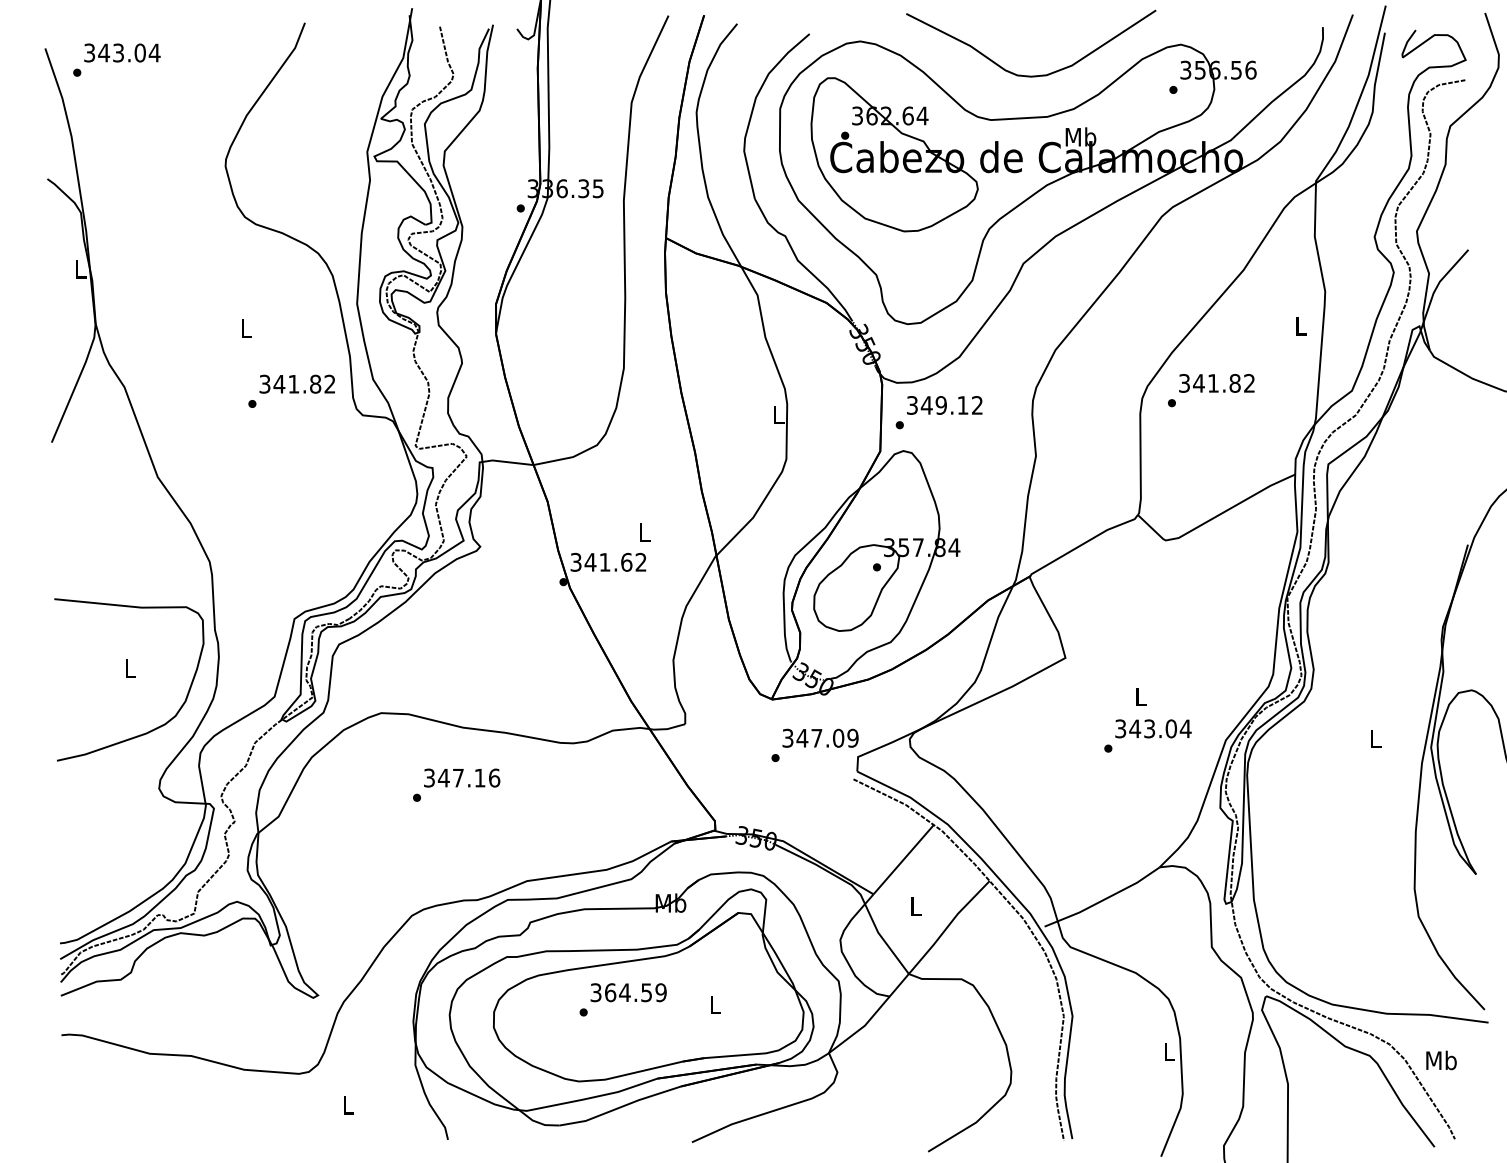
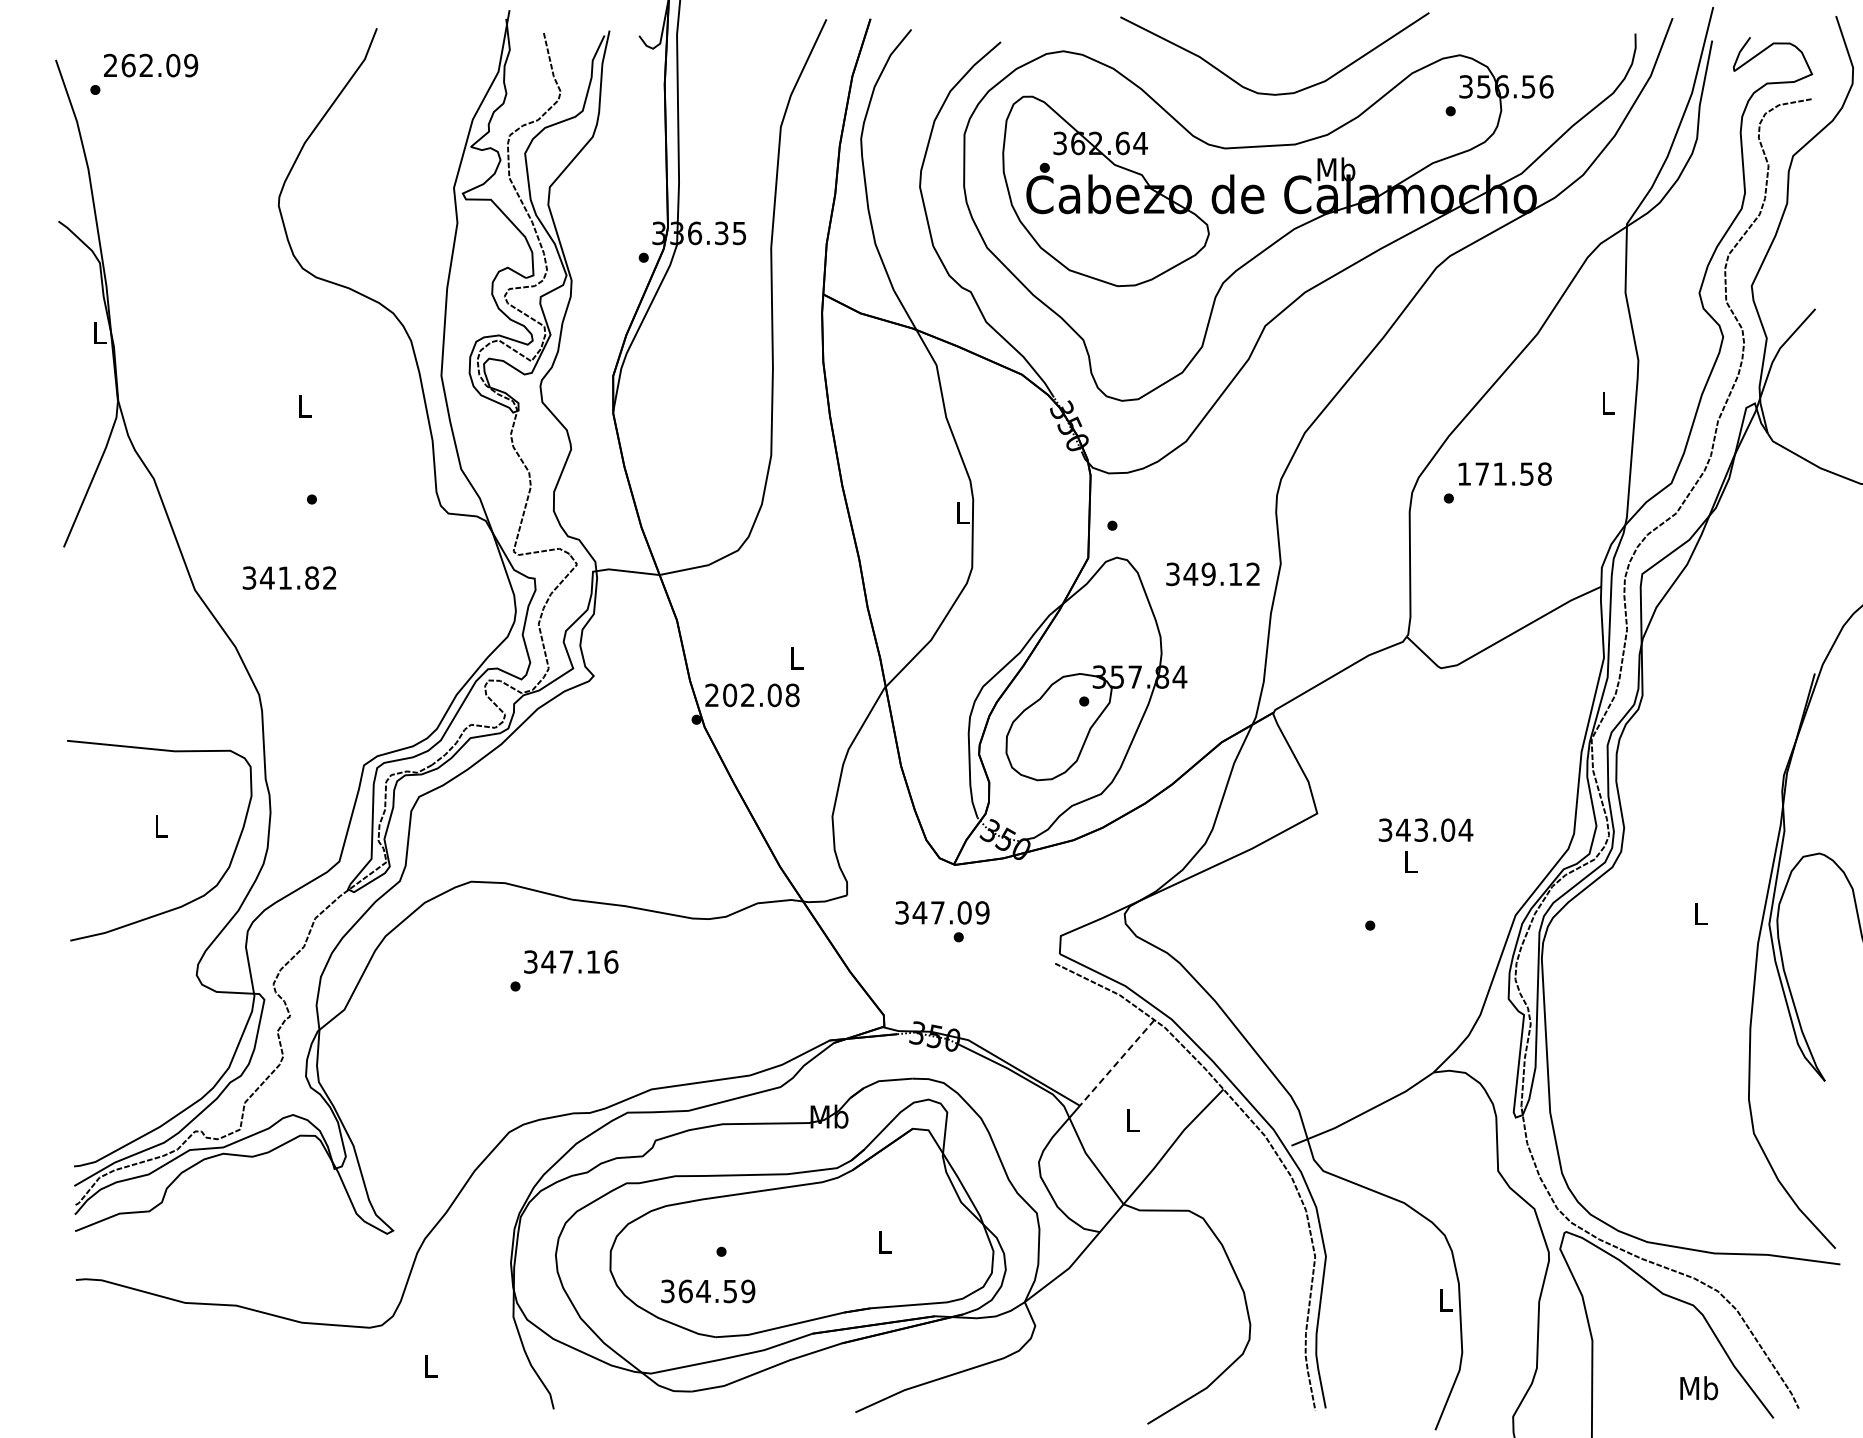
text: (122, 52) -> (151, 65), 343.04 -> 262.09
text: (1216, 382) -> (1504, 473), 341.82 -> 171.58
text: (297, 383) -> (289, 577), moved
text: (944, 405) -> (1212, 574), moved
text: (608, 562) -> (752, 695), 341.62 -> 202.08
text: (1153, 728) -> (1425, 829), moved
text: (820, 738) -> (942, 912), moved
line: (903, 859) -> (1117, 1062), solid -> dashed
text: (628, 992) -> (708, 1291), moved
text: (1441, 1060) -> (1699, 1388), moved

